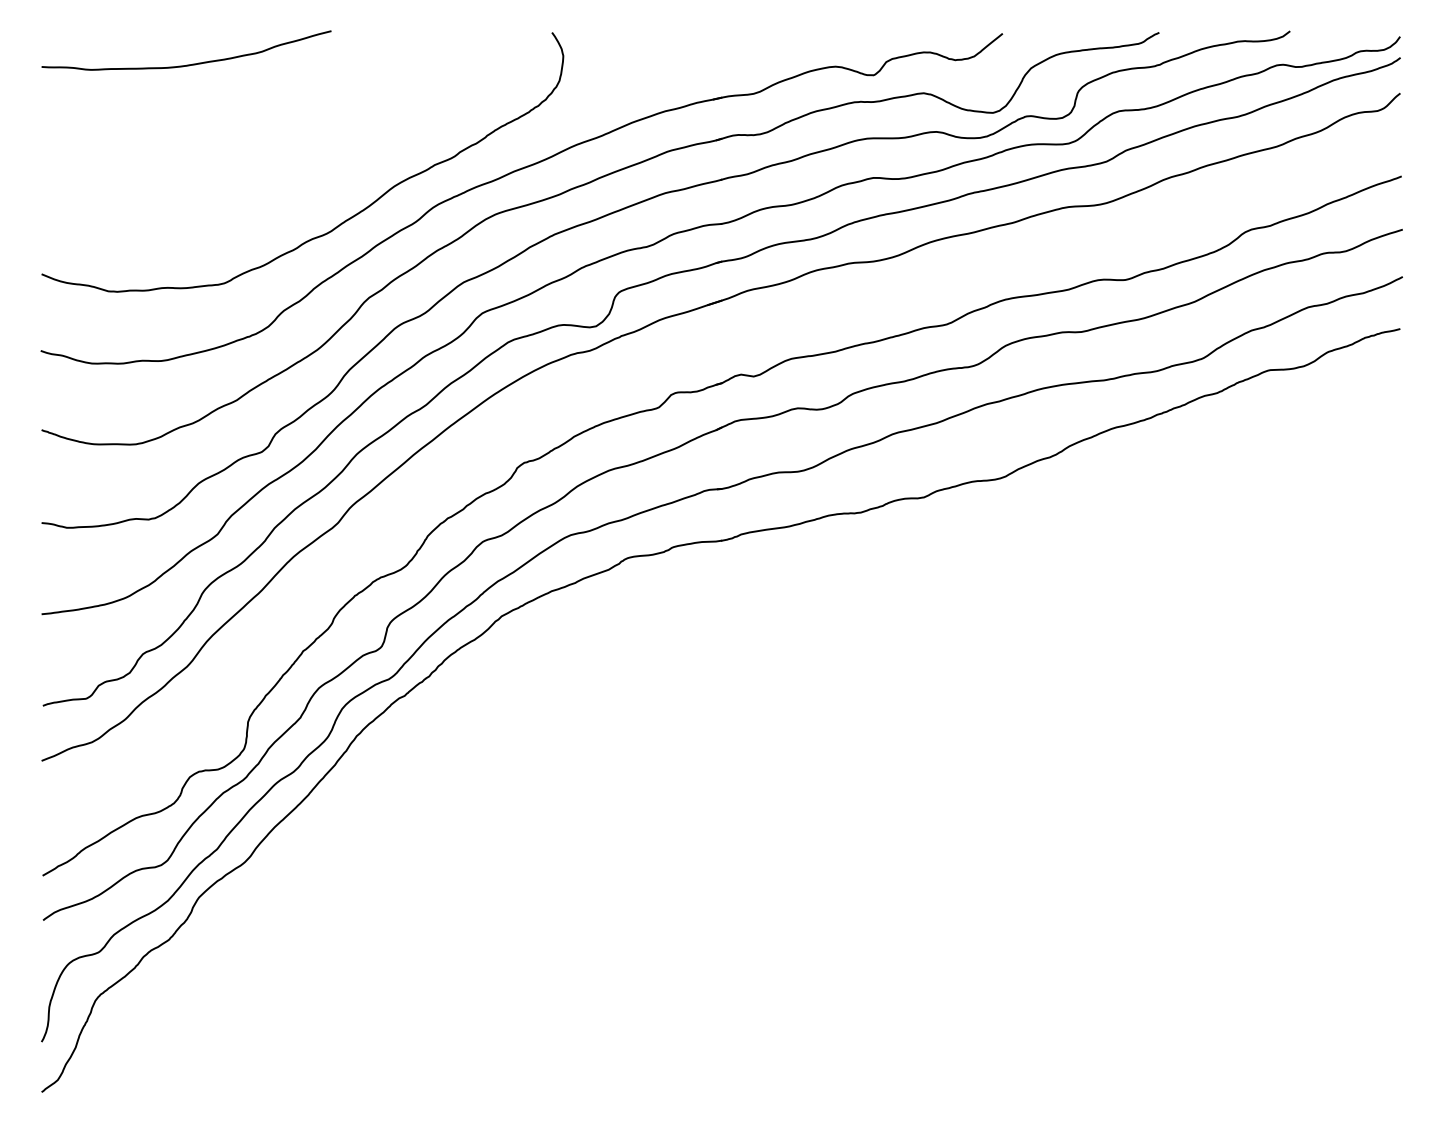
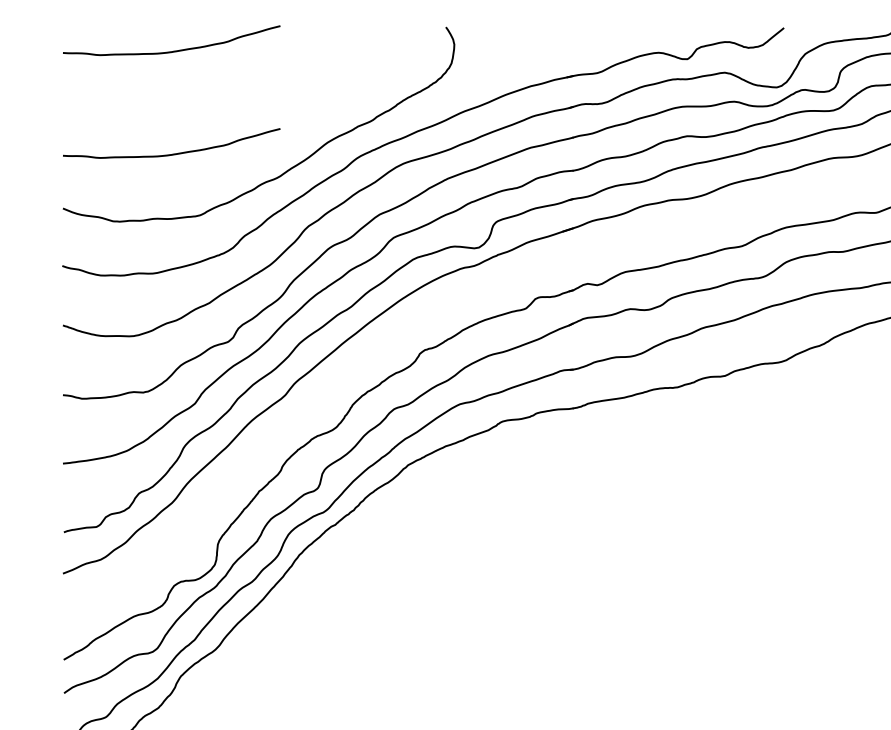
curve: (186, 201) -> (171, 153), added

